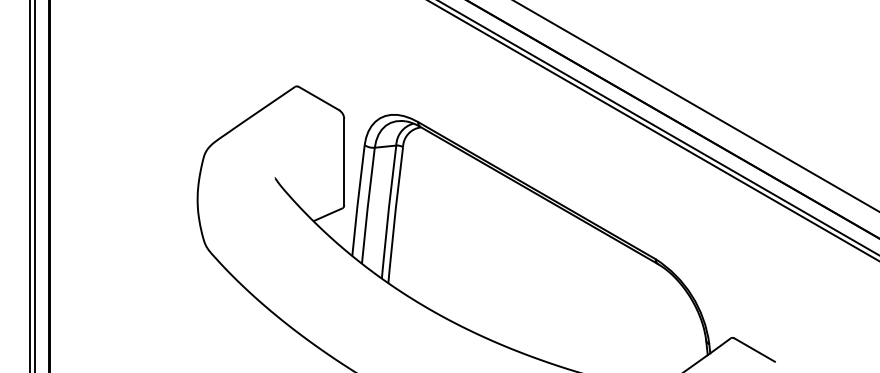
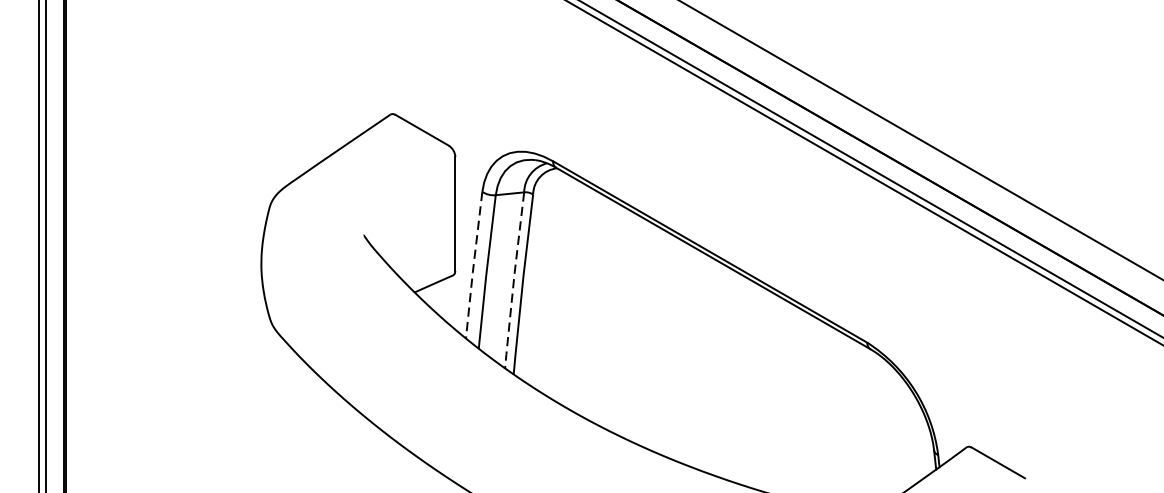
line: (358, 201) -> (474, 266), solid -> dashed
line: (388, 212) -> (513, 280), solid -> dashed

